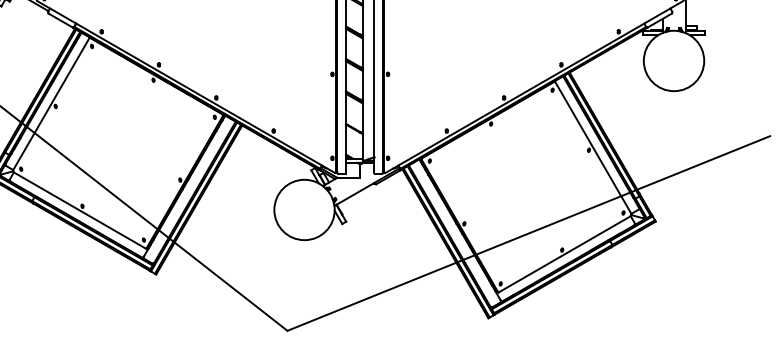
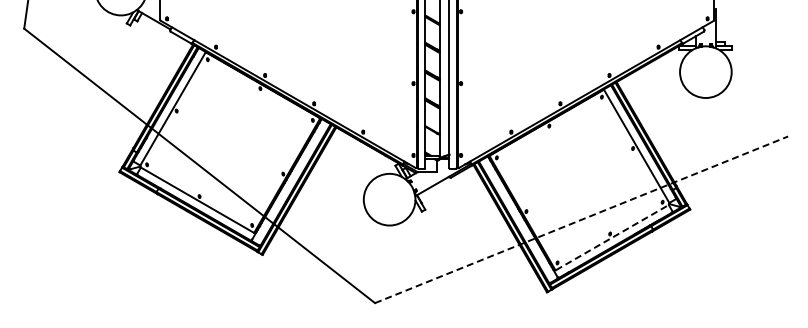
line: (528, 233) -> (581, 219), solid -> dashed
line: (564, 254) -> (612, 237), solid -> dashed

